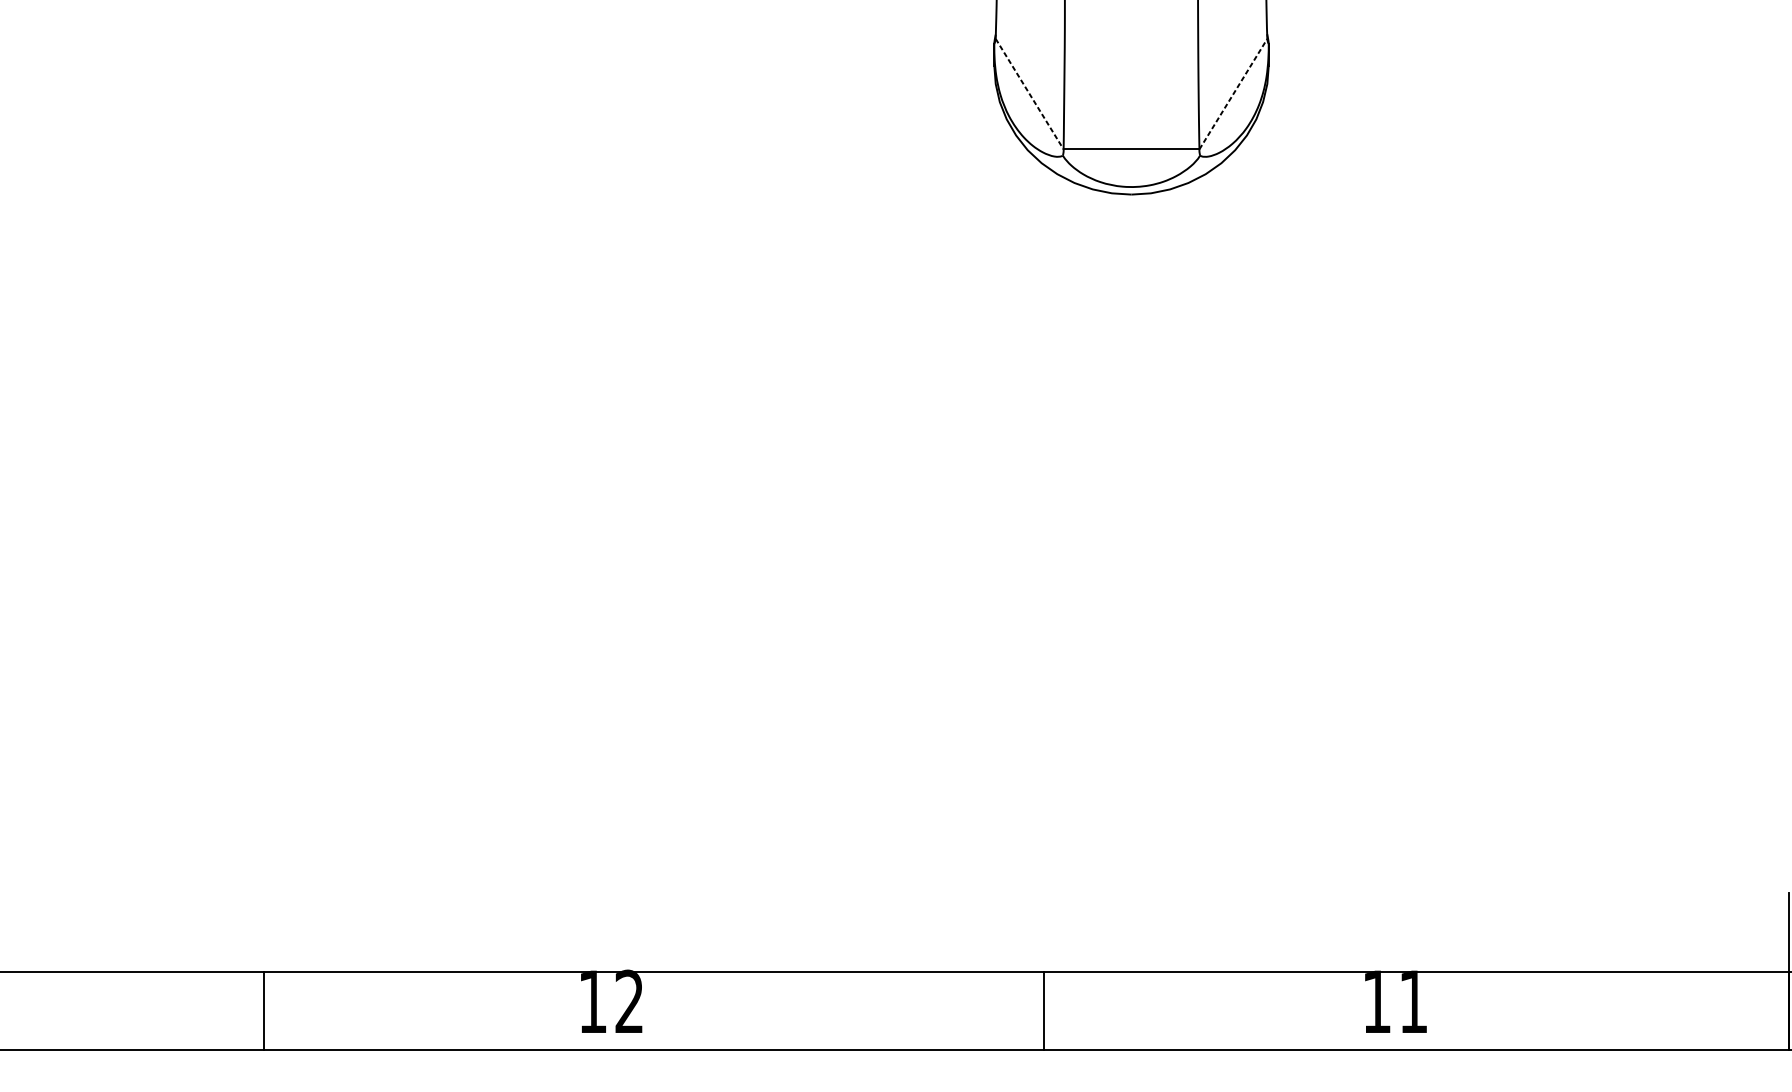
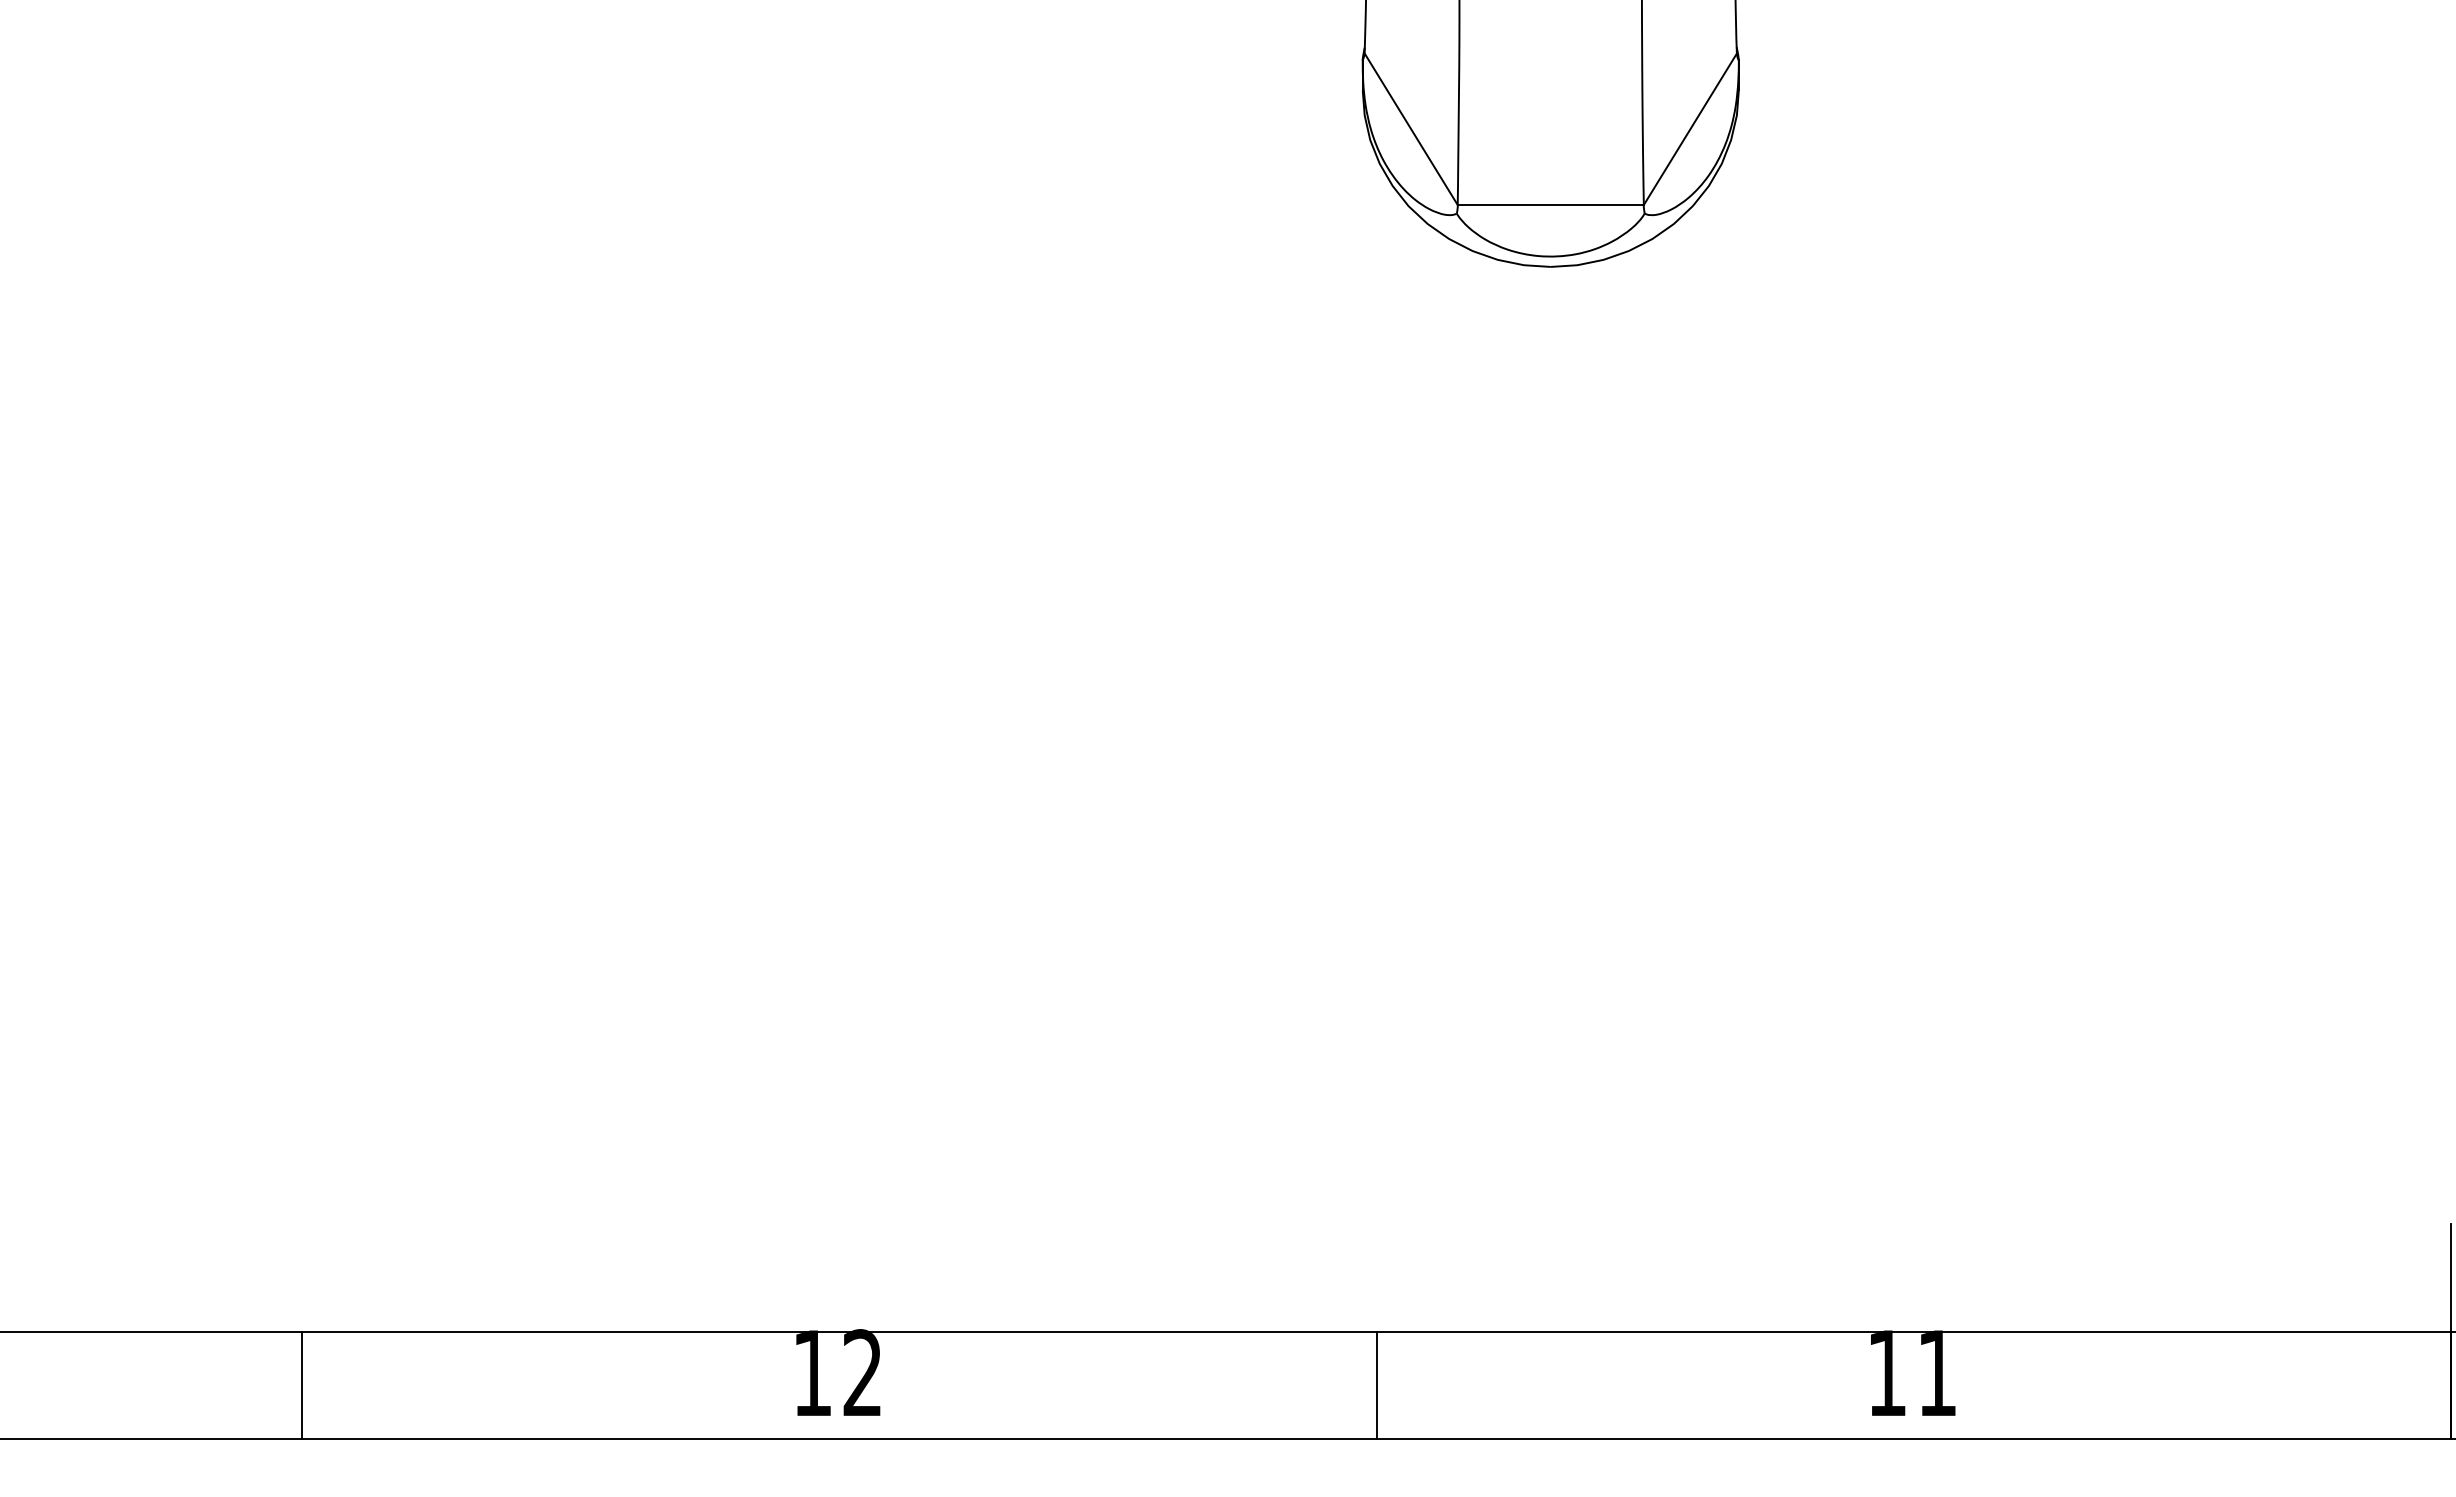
line: (1029, 94) -> (1411, 129), dashed -> solid
line: (1233, 94) -> (1690, 129), dashed -> solid
line: (264, 1010) -> (302, 1385), moved
line: (1043, 1010) -> (1376, 1385), moved

